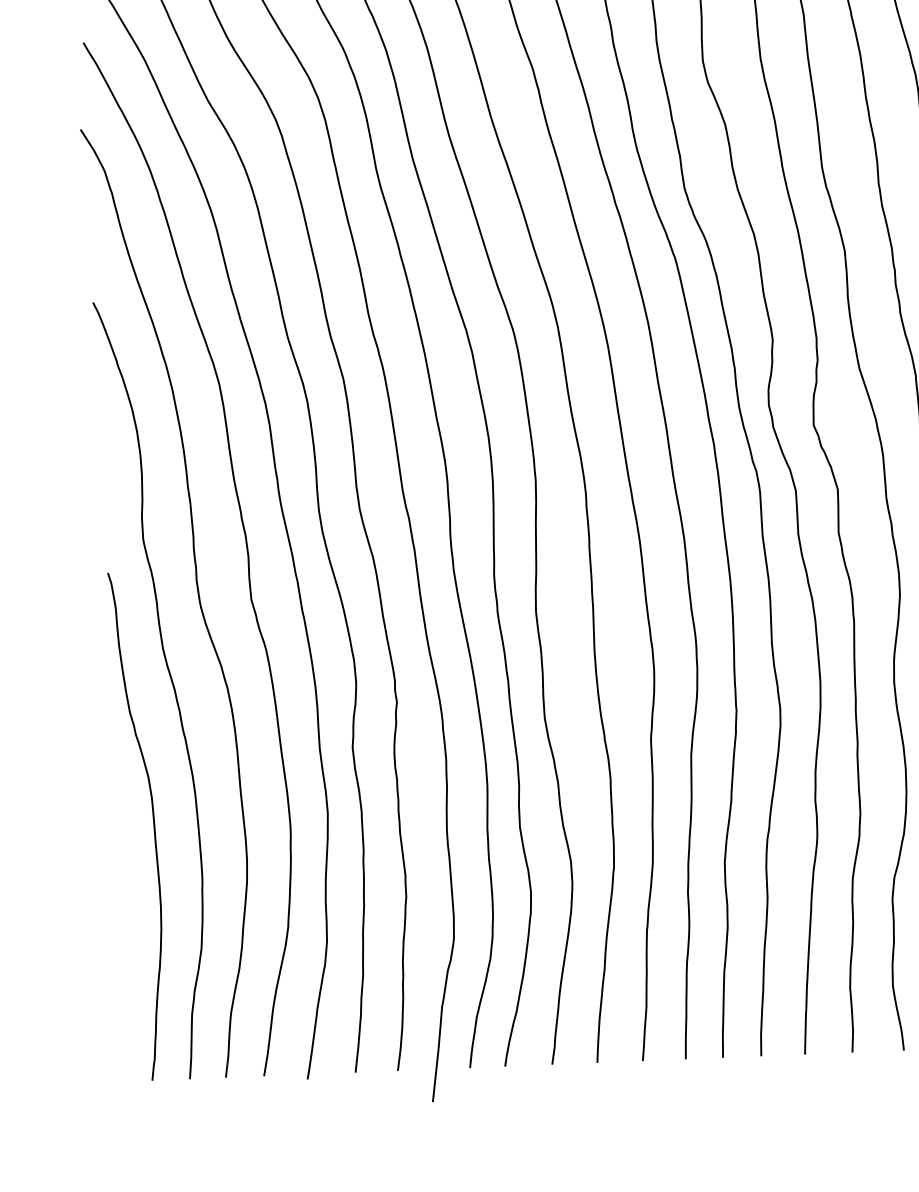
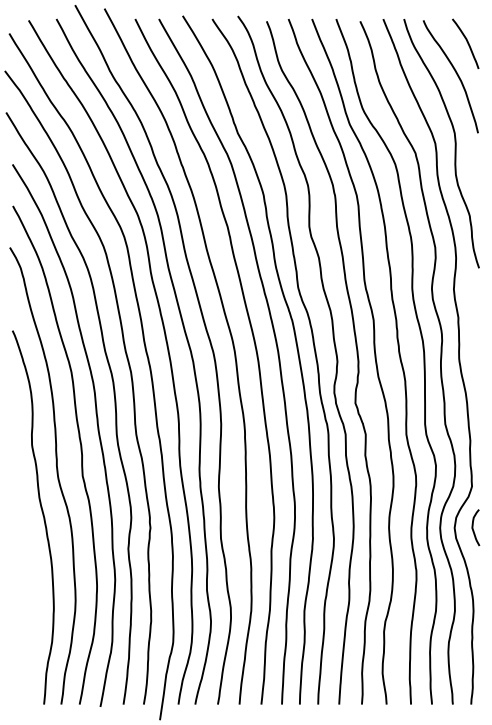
curve: (151, 821) -> (30, 580), removed

